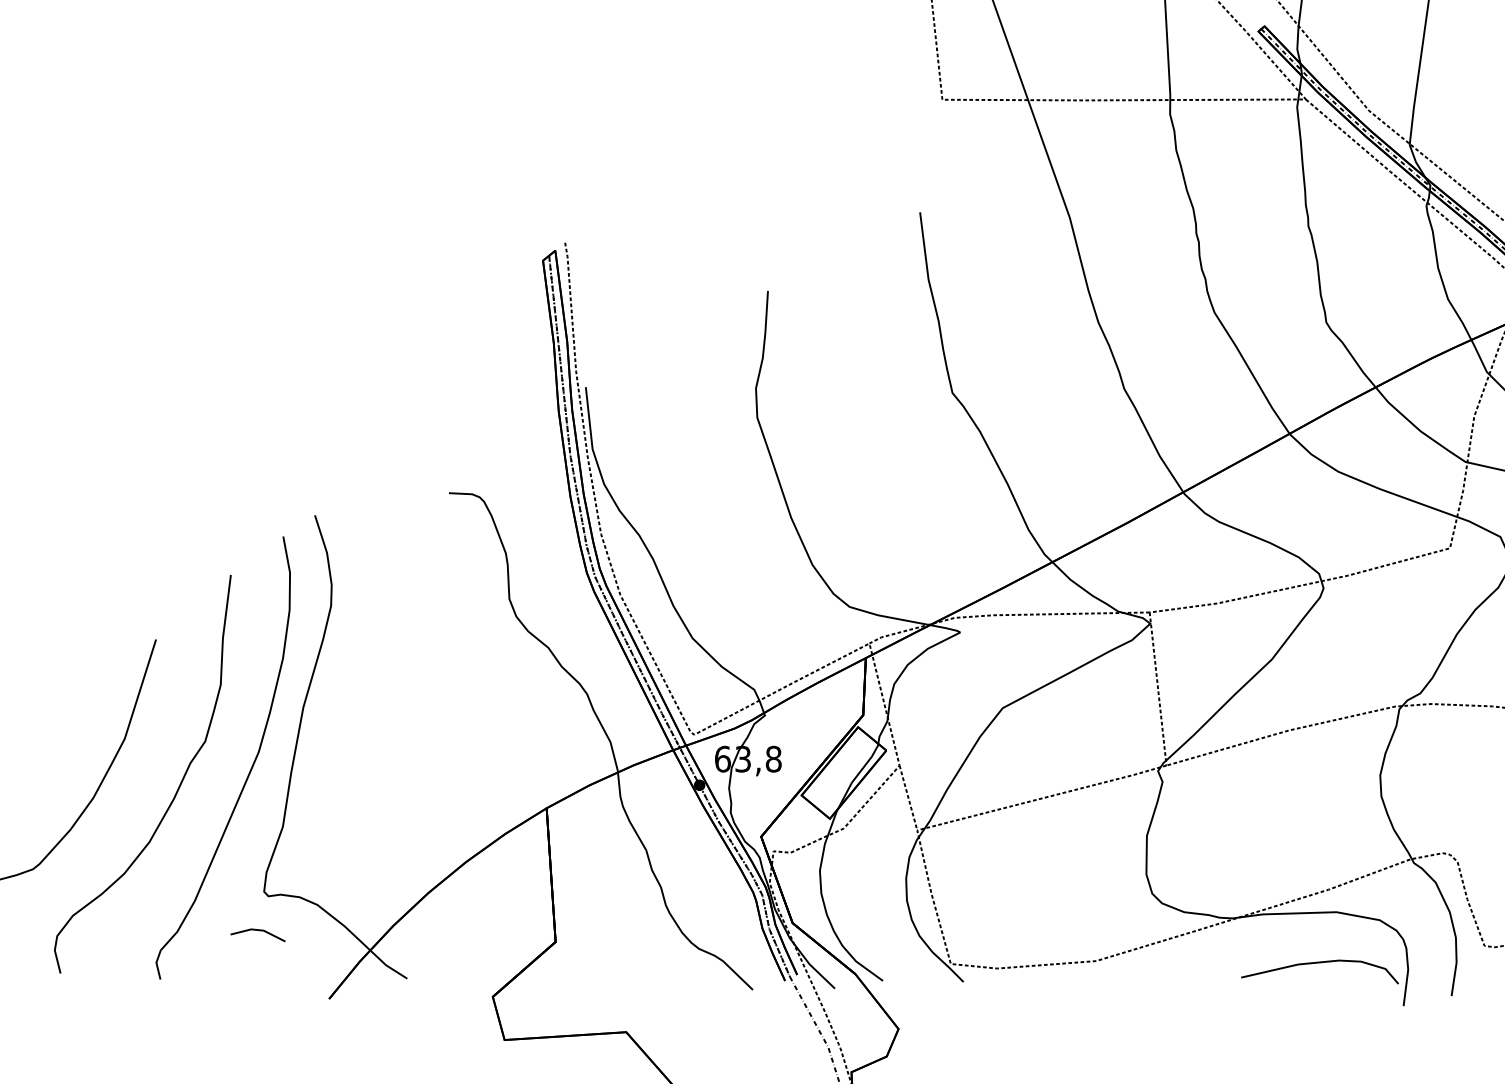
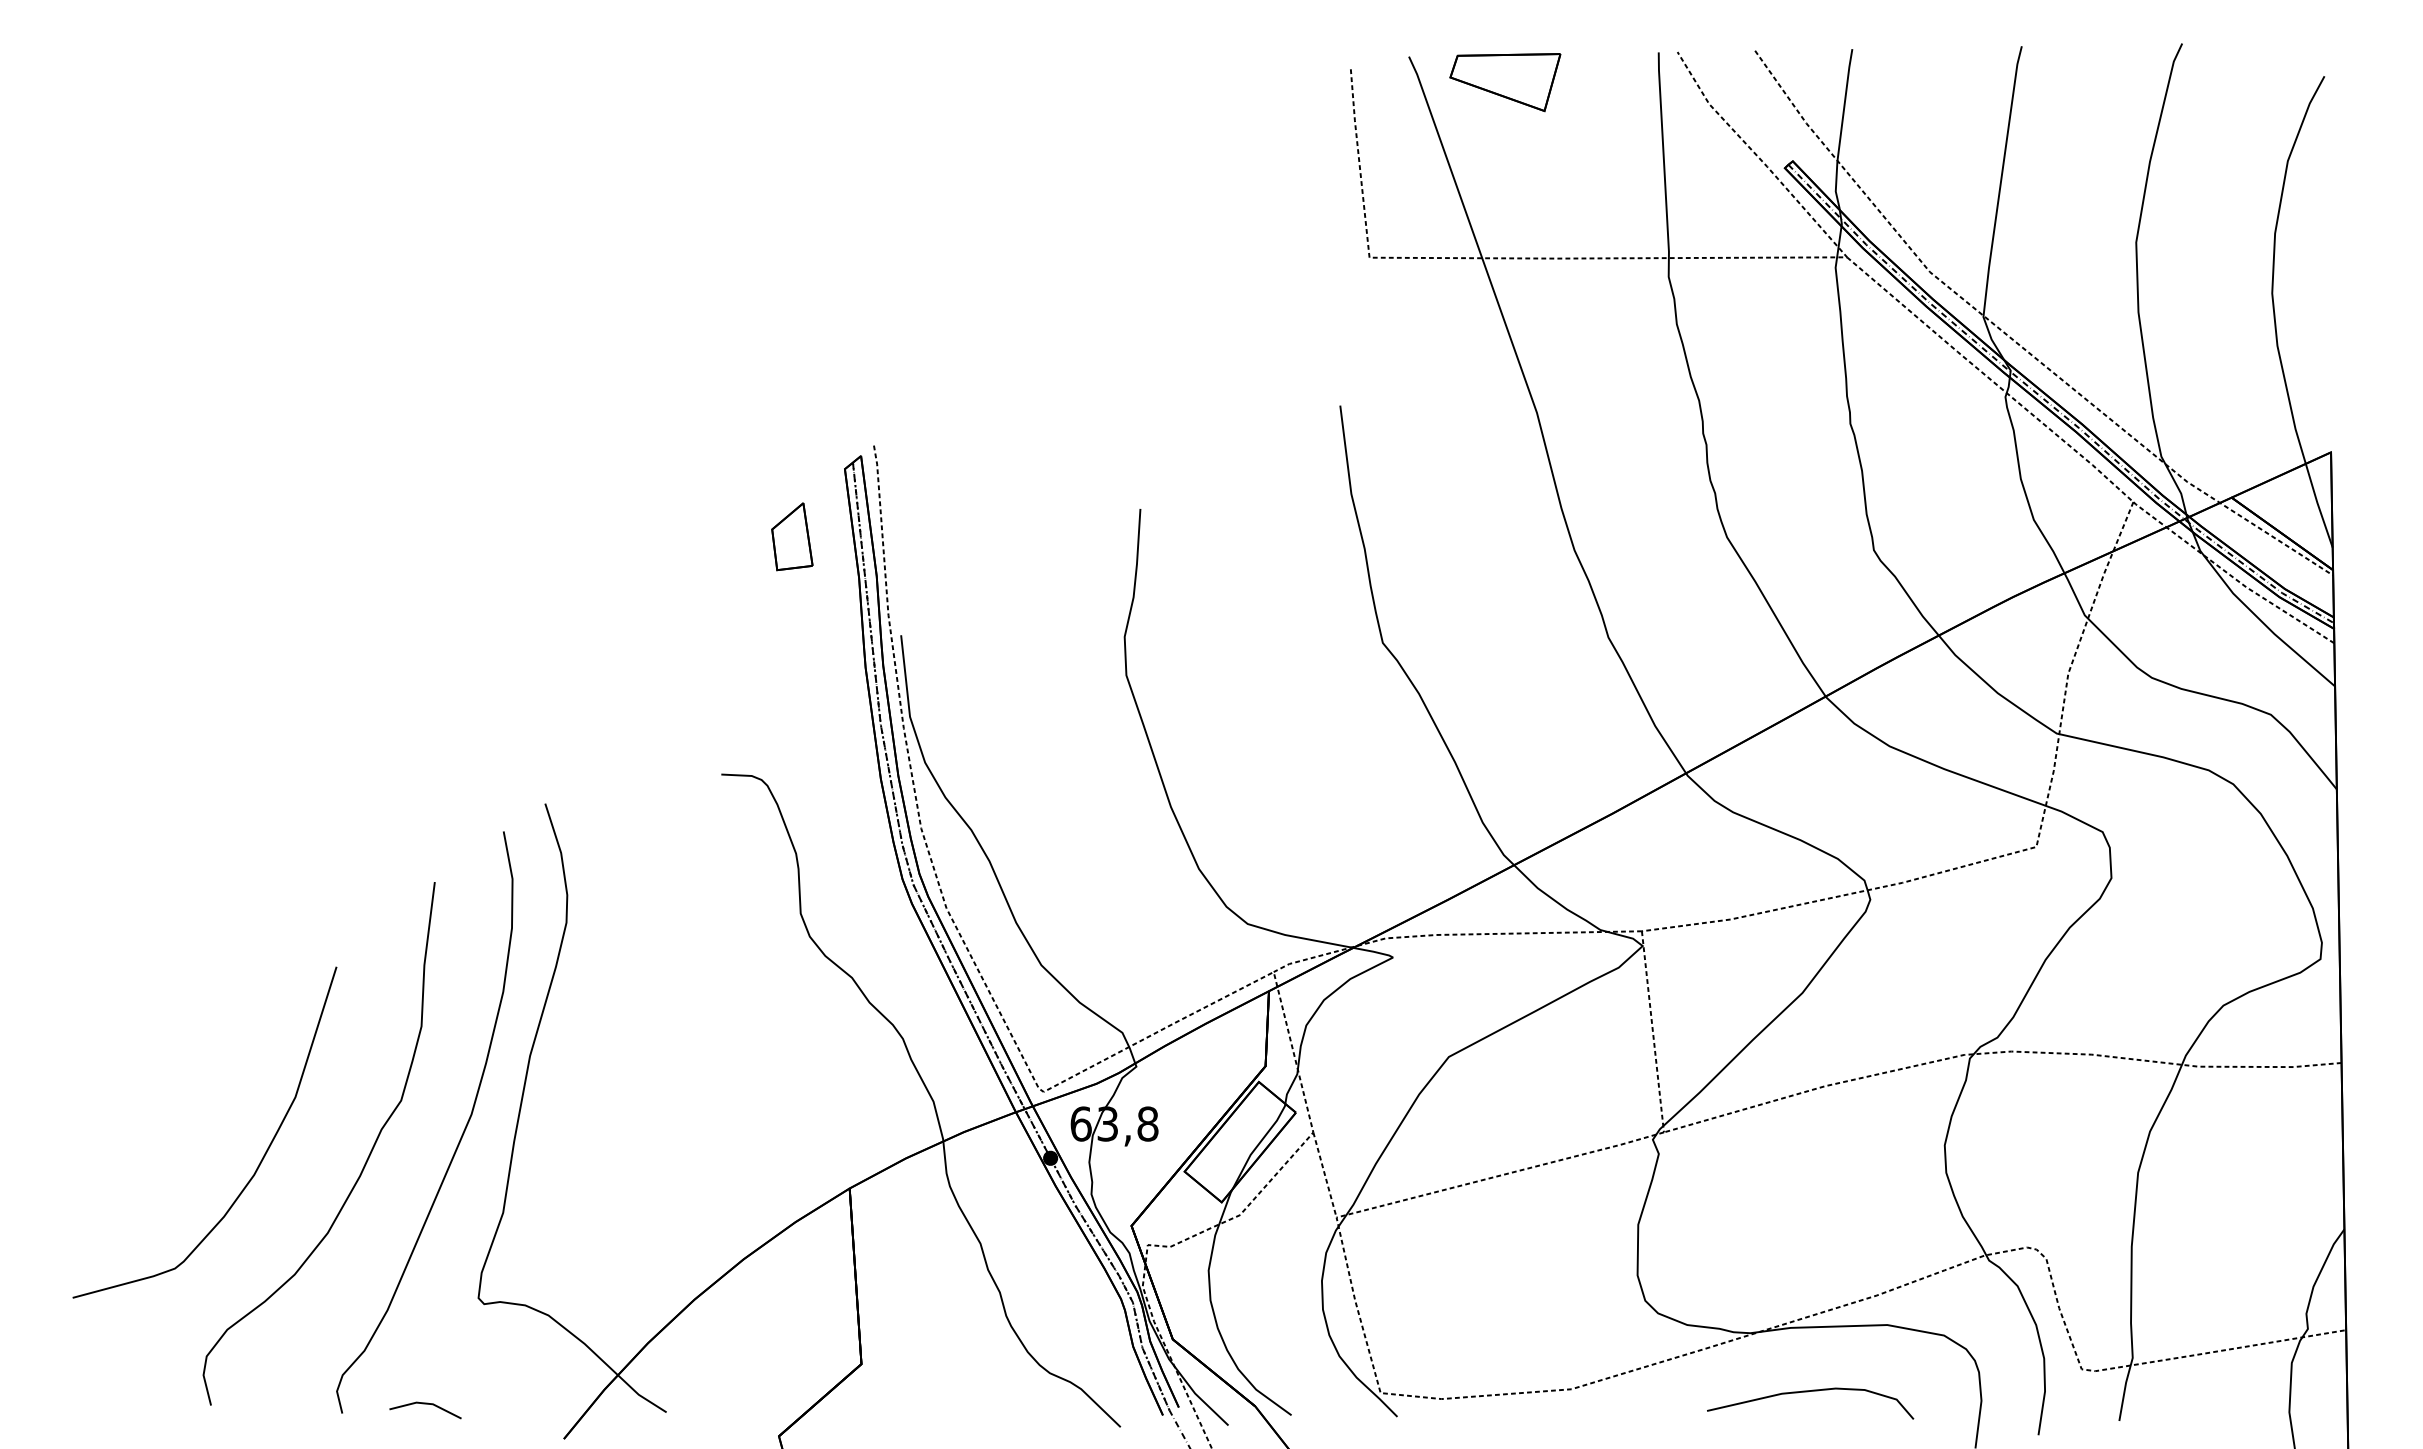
part: (503, 311) -> (792, 536), added
line: (258, 930) -> (425, 1404), moved
curve: (1318, 963) -> (1808, 1392), moved

